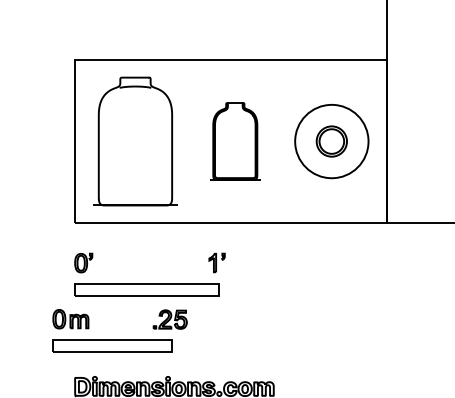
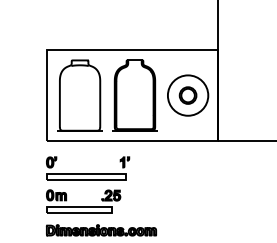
part: (234, 141) -> (134, 95), size x1.67
part: (119, 330) -> (83, 201), moved

